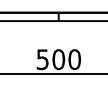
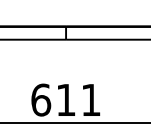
text: (58, 59) -> (65, 99), 500 -> 611

